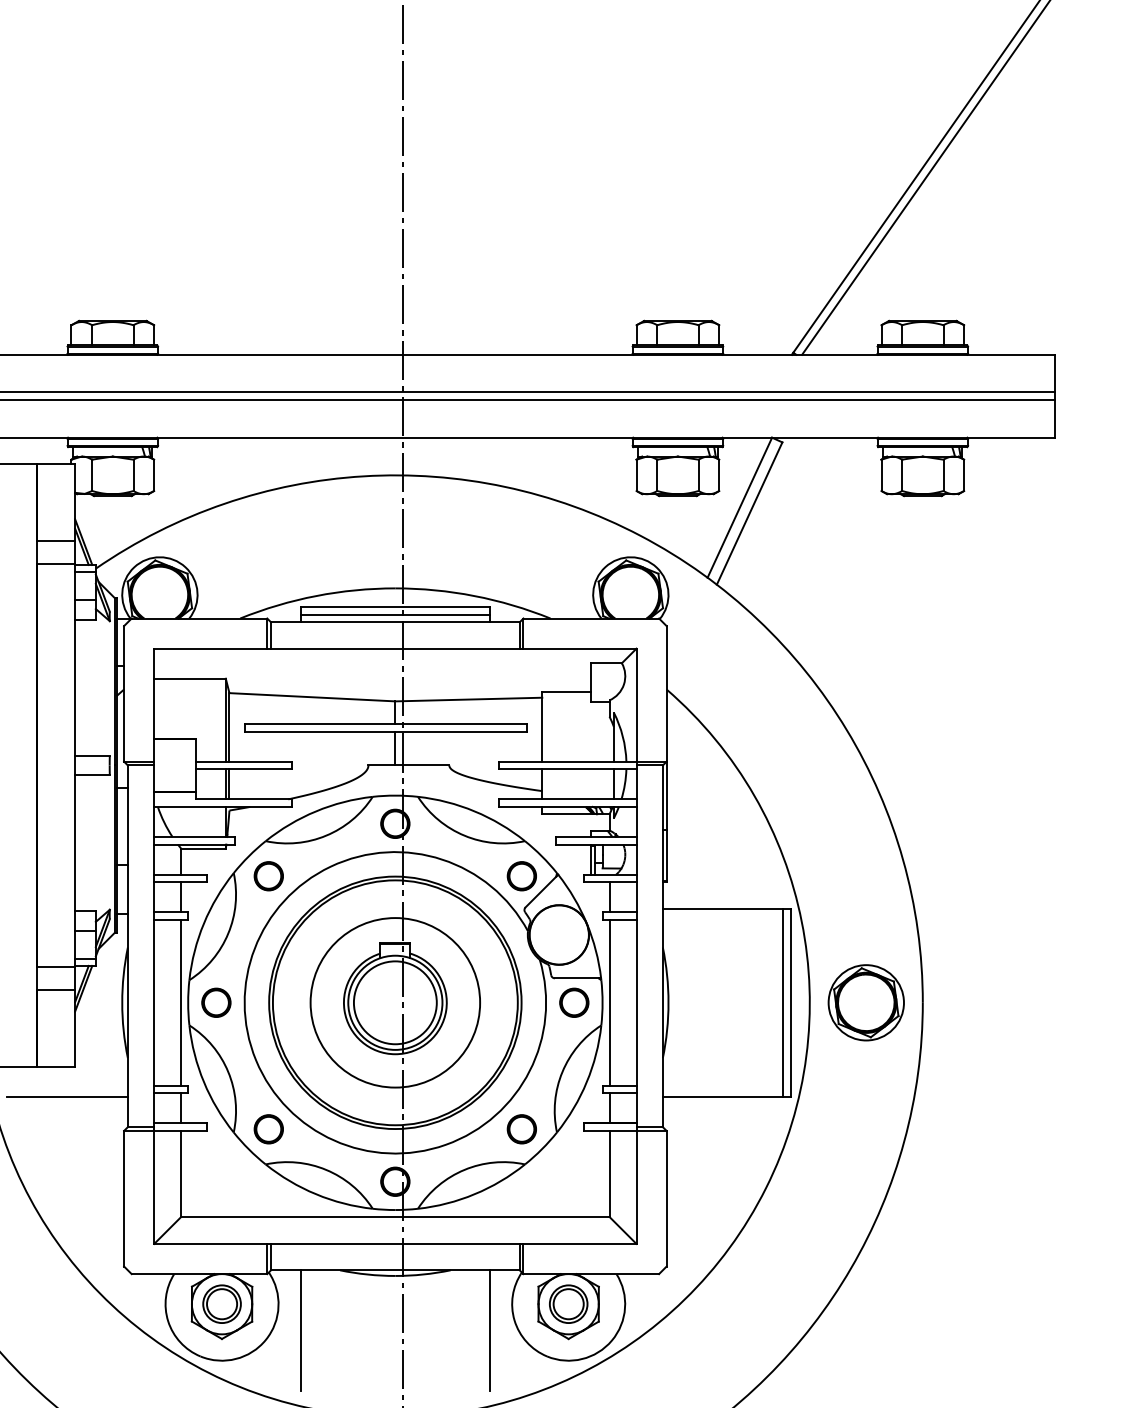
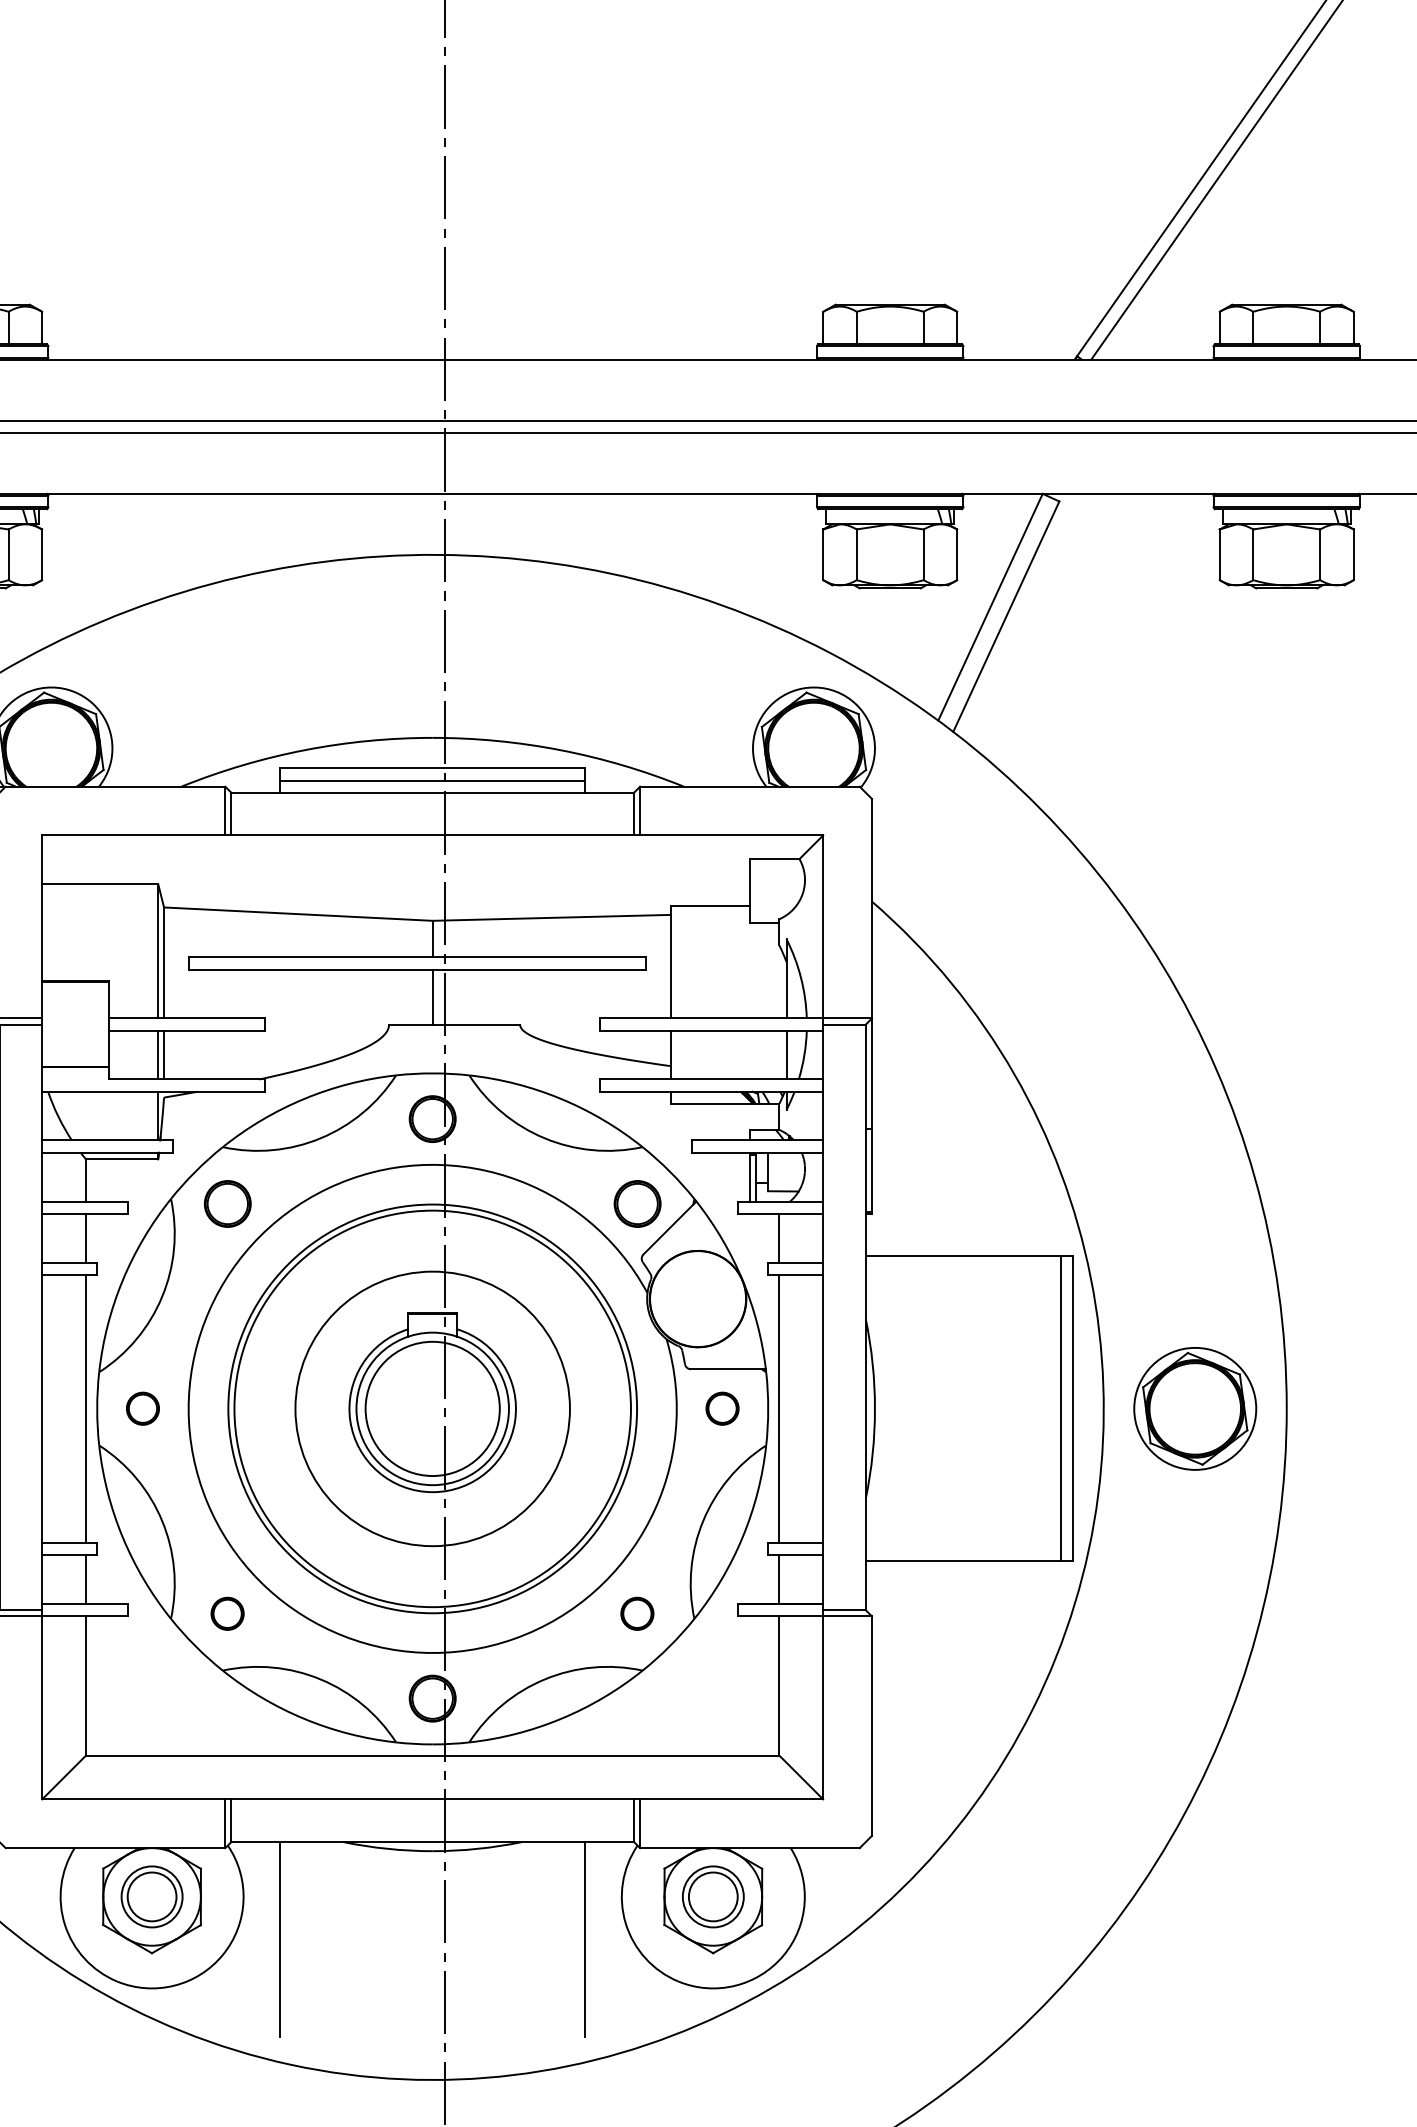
part: (216, 1002) -> (143, 1408), size x0.7
part: (574, 1002) -> (722, 1408), size x0.7
part: (268, 1129) -> (227, 1614), size x0.7
part: (521, 1129) -> (636, 1614), size x0.7

